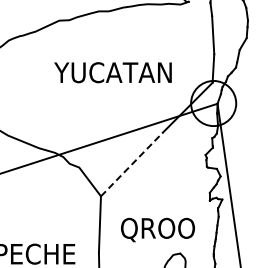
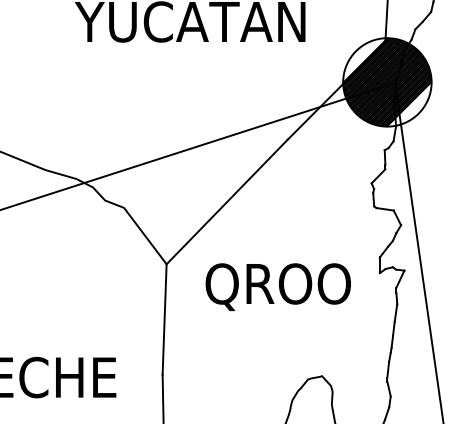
hatch: (213, 103) -> (387, 82), added
line: (132, 164) -> (228, 201), dashed -> solid
text: (157, 229) -> (277, 286), moved

